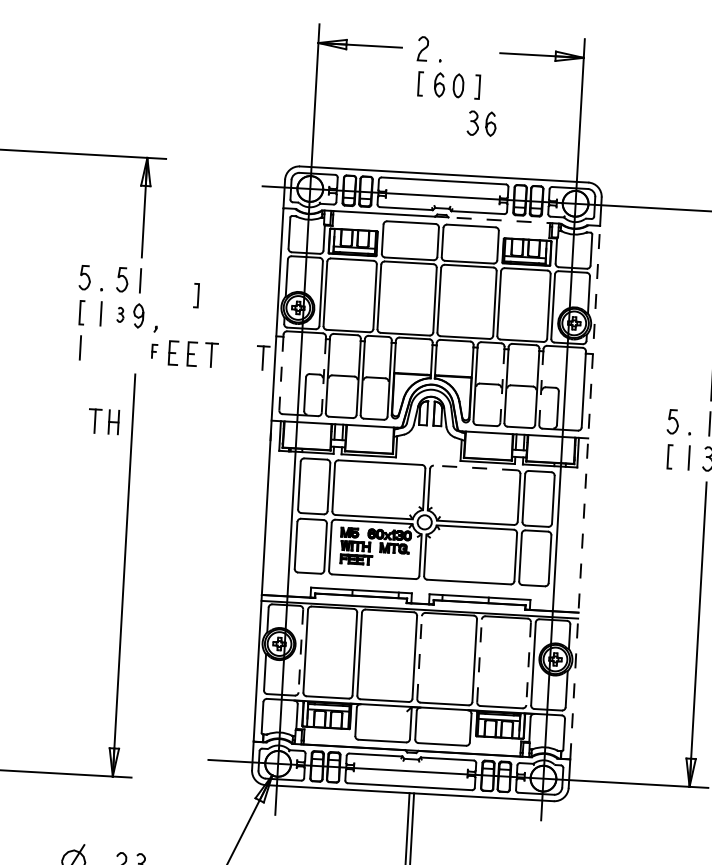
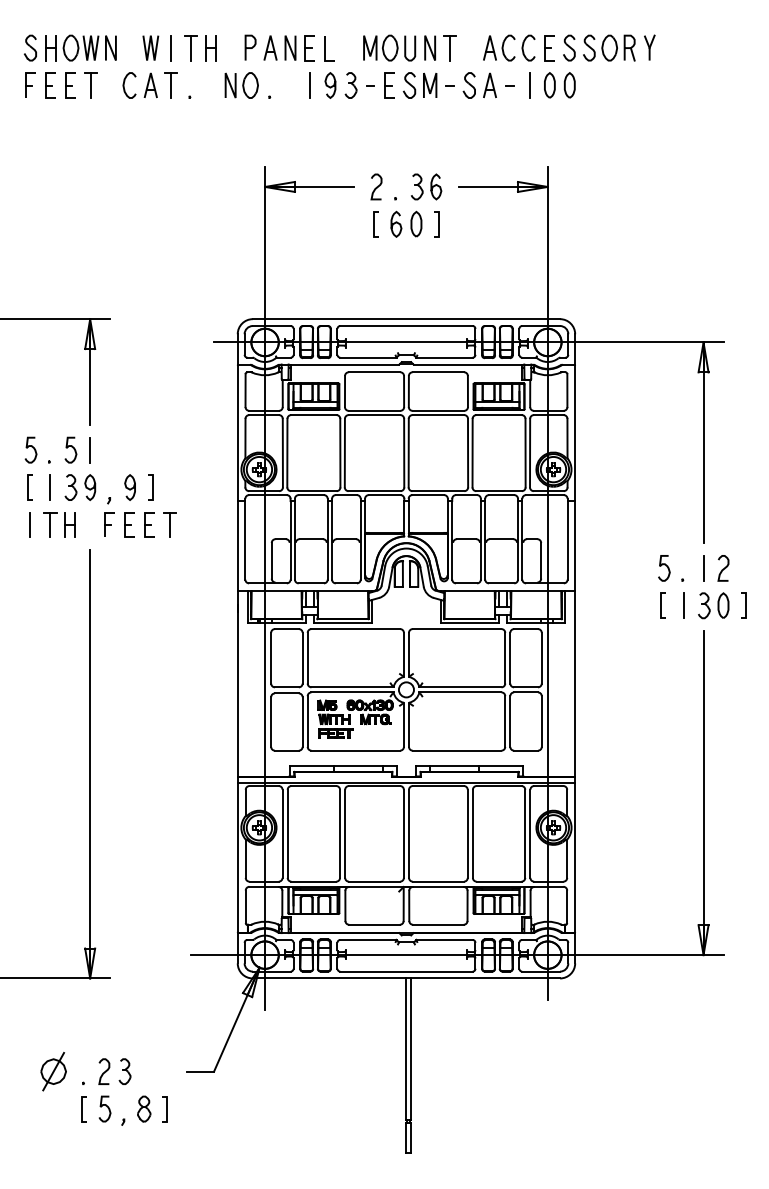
part: (481, 123) -> (426, 186), moved
line: (504, 220) -> (473, 364), dashed -> solid
line: (198, 295) -> (152, 487), moved
part: (120, 314) -> (70, 487), size x1.67
curve: (174, 317) -> (128, 487), added
part: (154, 351) -> (109, 524), size x1.67
part: (262, 357) -> (224, 524), removed
line: (281, 373) -> (245, 540), dashed -> solid
line: (323, 376) -> (290, 540), dashed -> solid
line: (502, 386) -> (480, 540), dashed -> solid
line: (541, 387) -> (522, 539), dashed -> solid
part: (103, 421) -> (59, 524), moved
line: (474, 468) -> (456, 629), dashed -> solid
line: (585, 492) -> (575, 648), dashed -> solid
line: (300, 651) -> (282, 834), dashed -> solid
line: (420, 657) -> (409, 833), dashed -> solid
line: (479, 660) -> (472, 833), dashed -> solid
line: (528, 664) -> (525, 834), dashed -> solid

